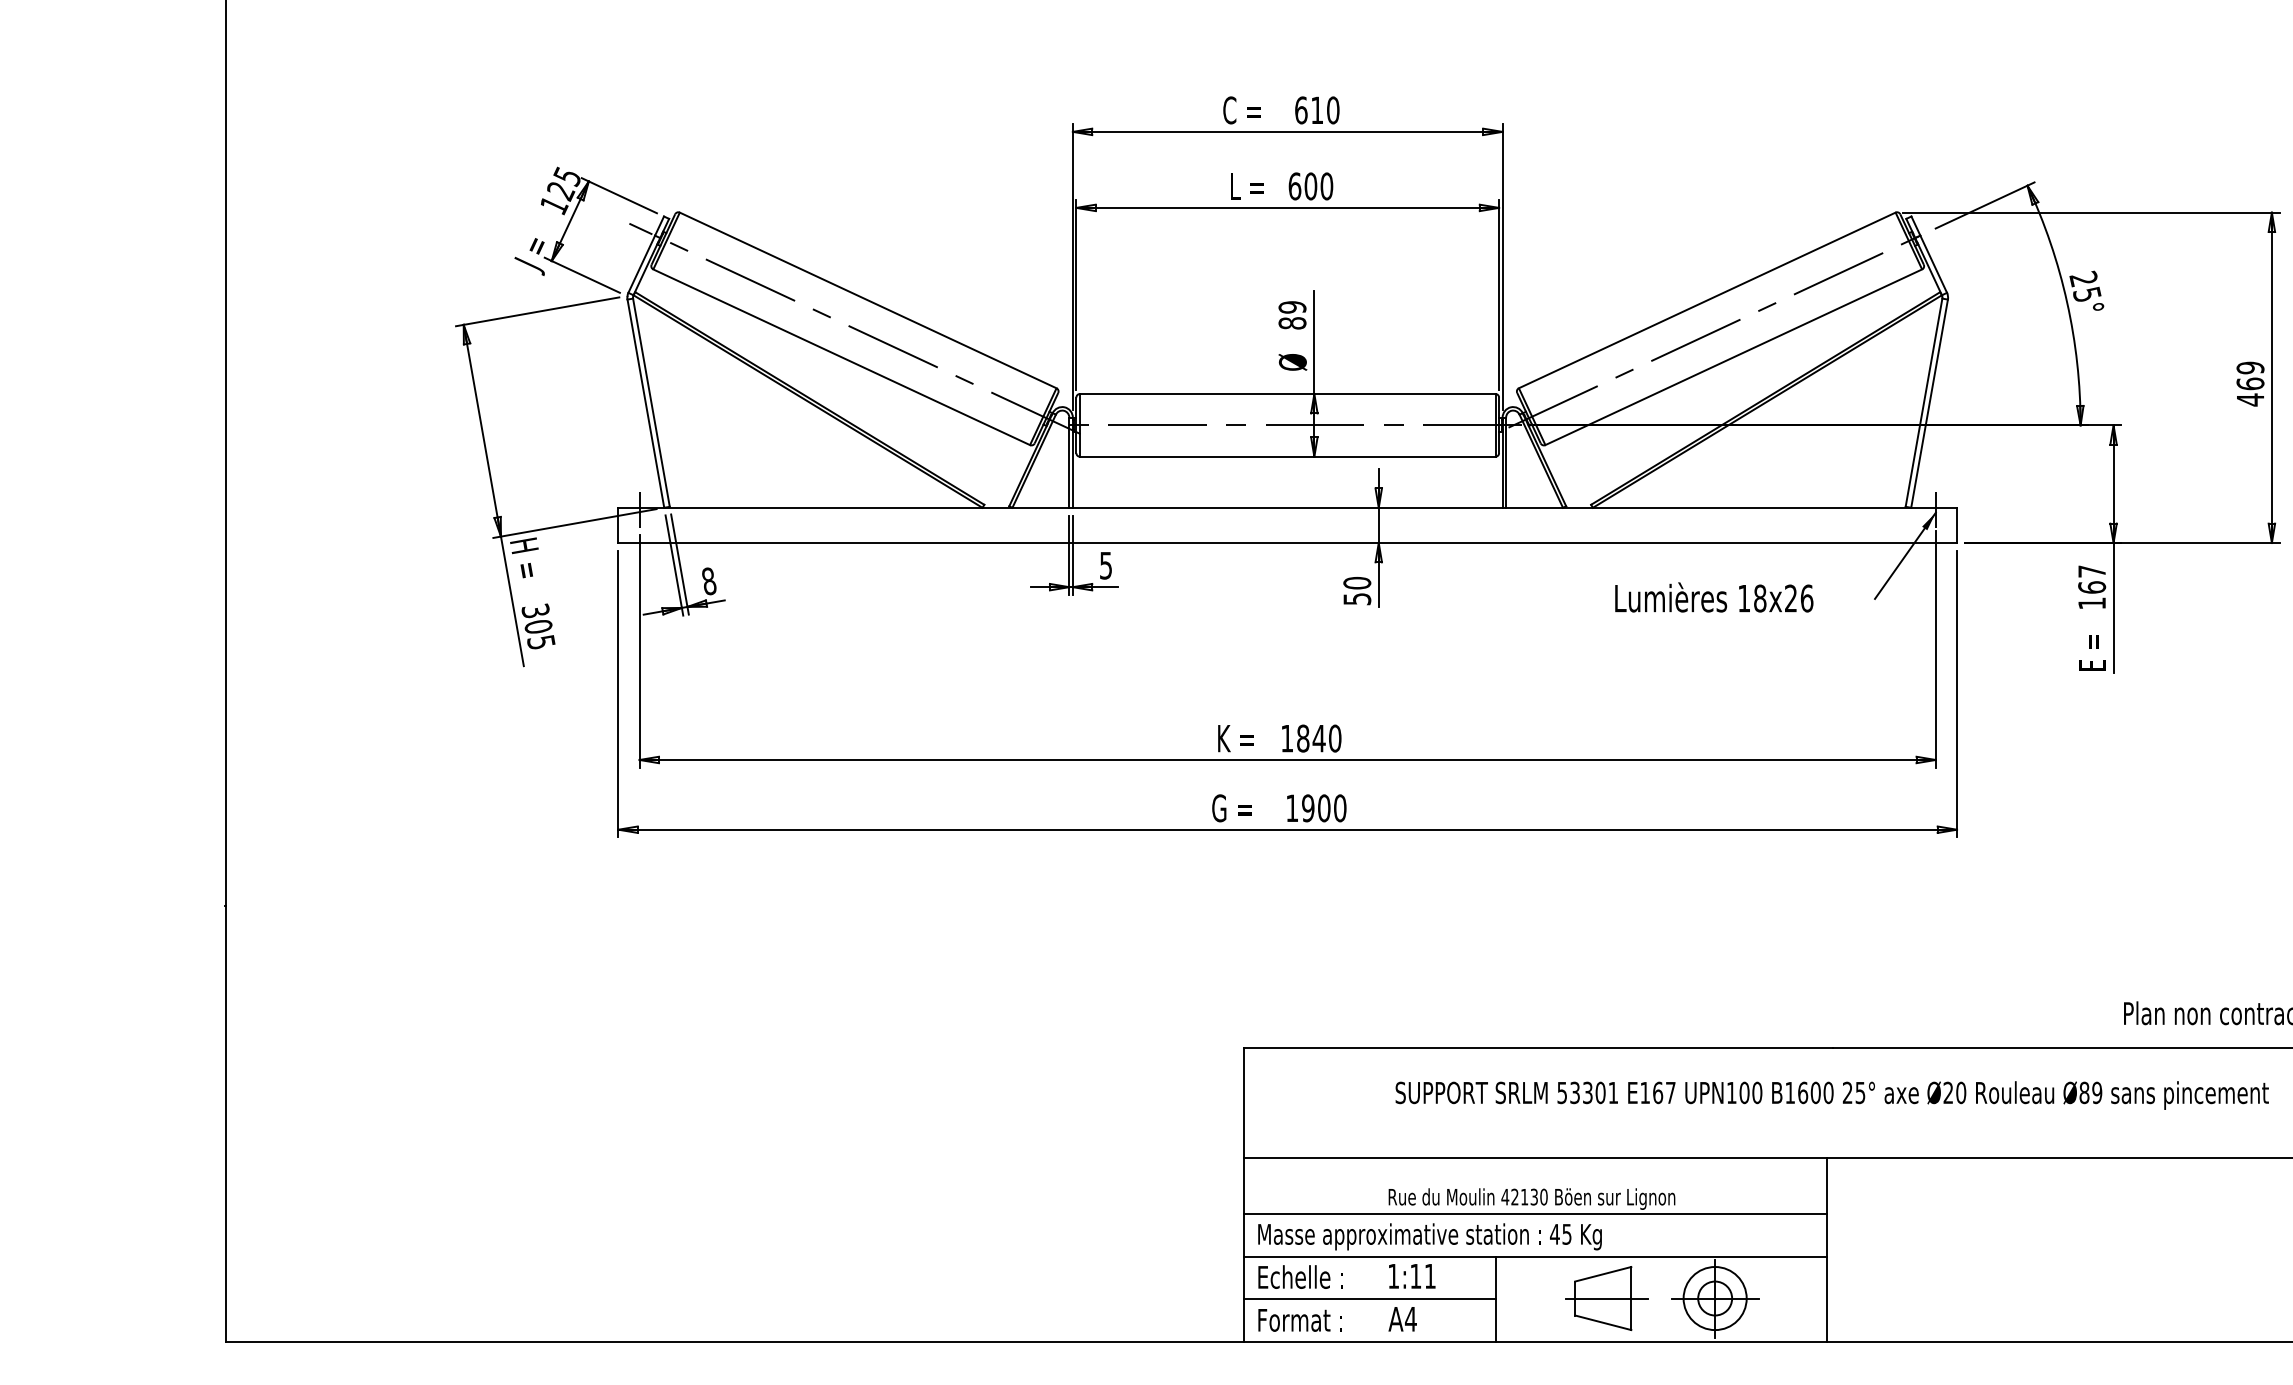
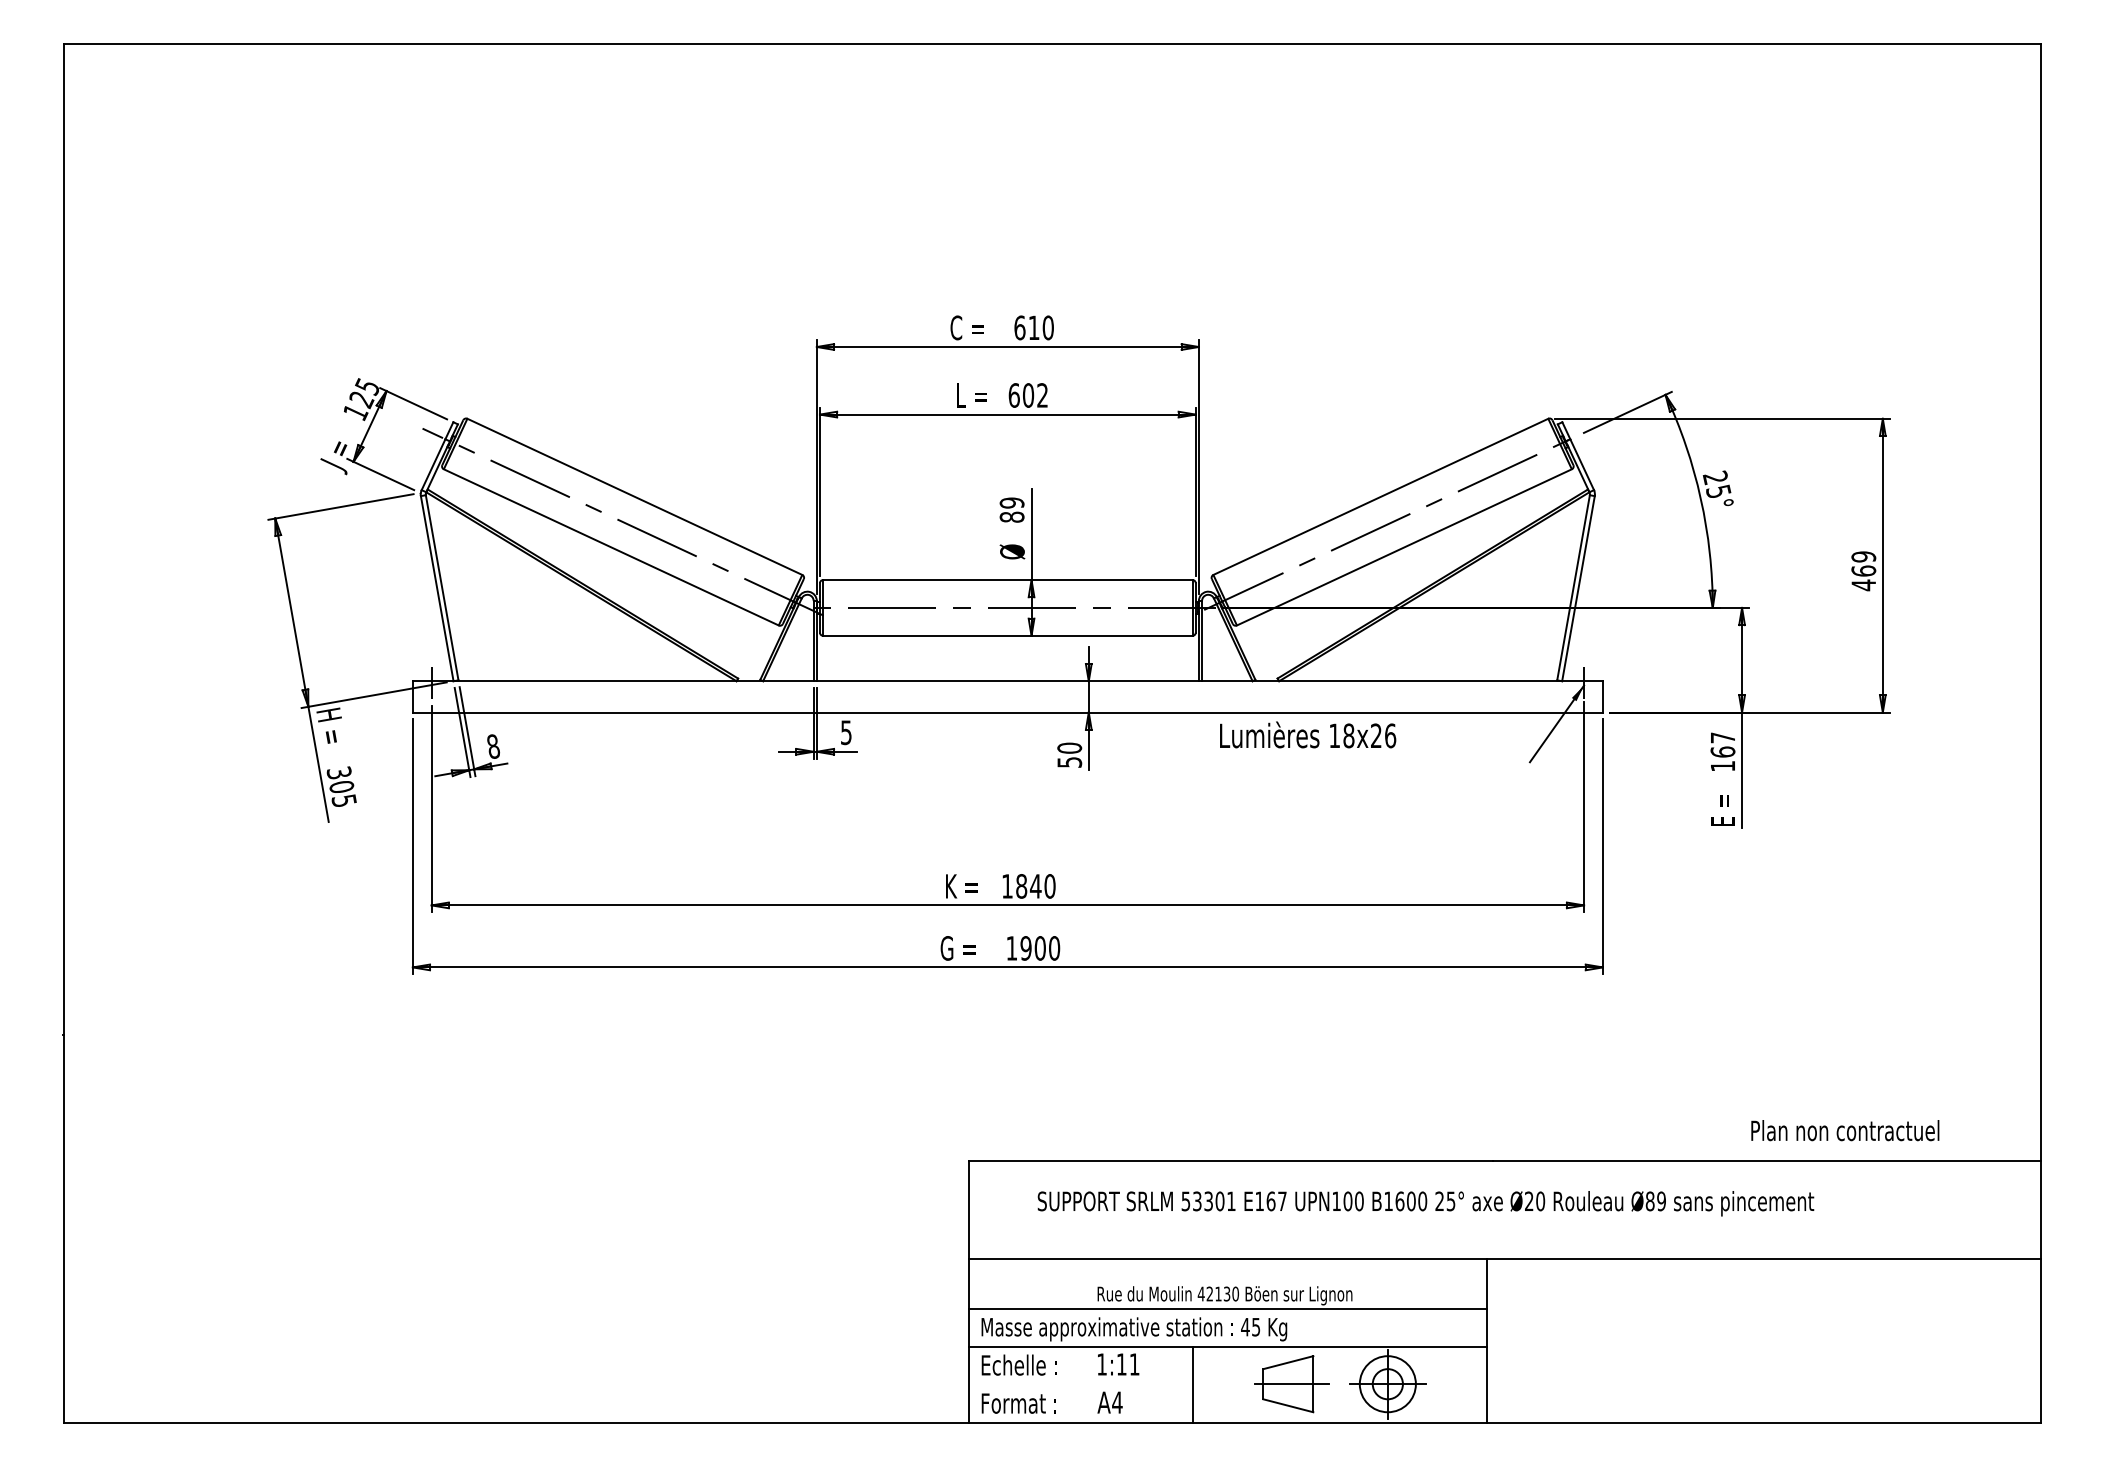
text: (1326, 186) -> (1042, 395), 600 -> 602
text: (1714, 596) -> (1308, 734), moved
text: (1831, 1095) -> (1425, 1203), moved
line: (1369, 1299) -> (1080, 1385), removed

